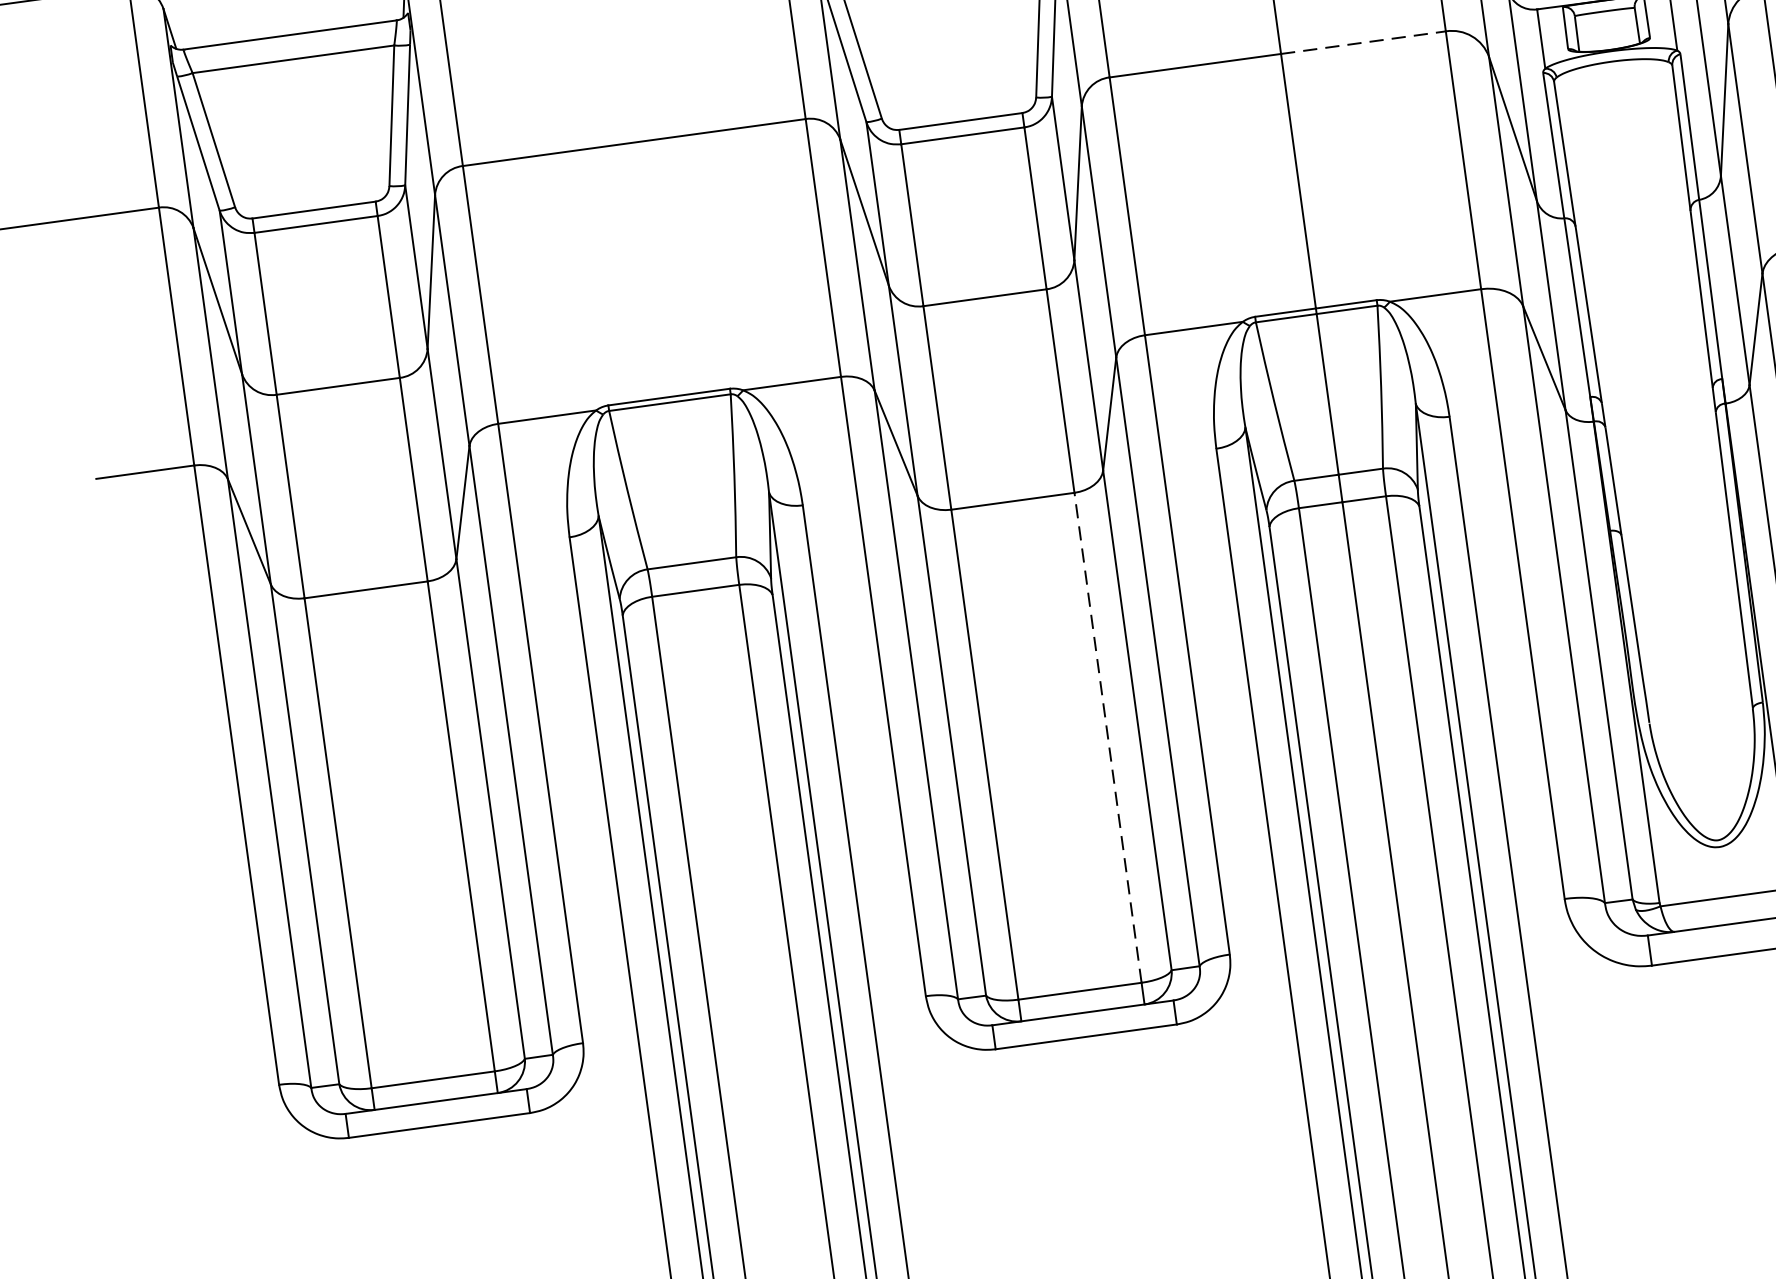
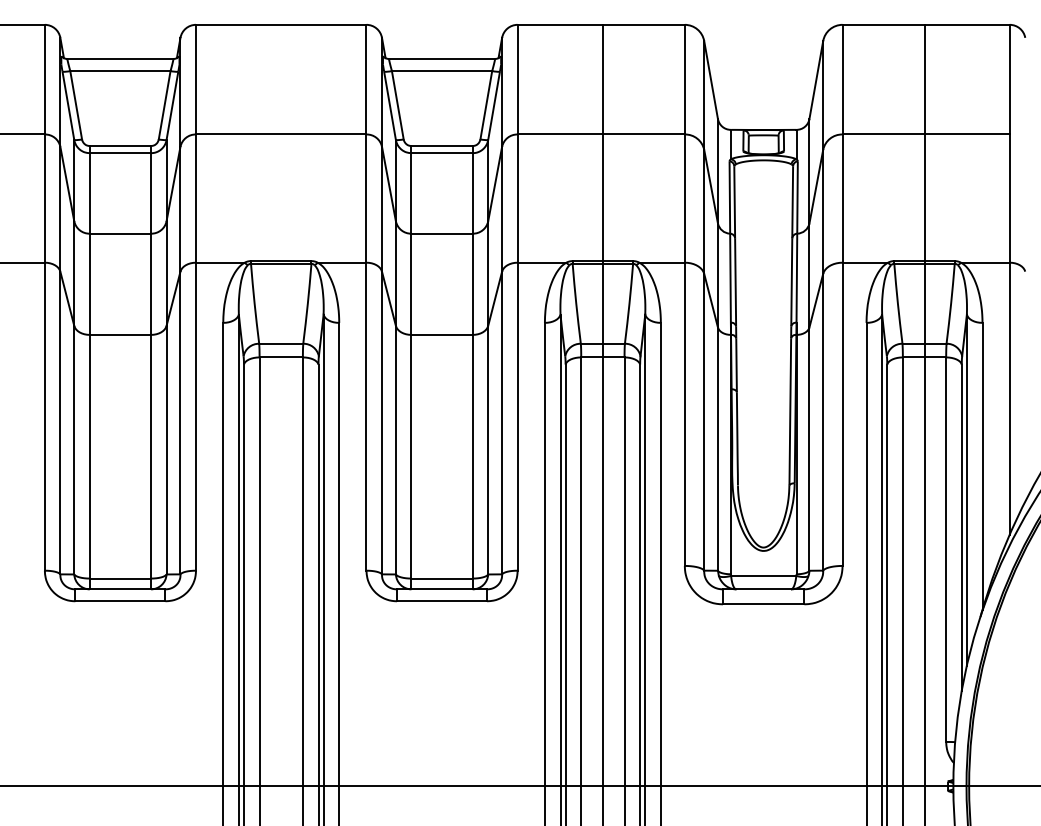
line: (1362, 42) -> (643, 134), dashed -> solid
line: (1107, 737) -> (472, 456), dashed -> solid

